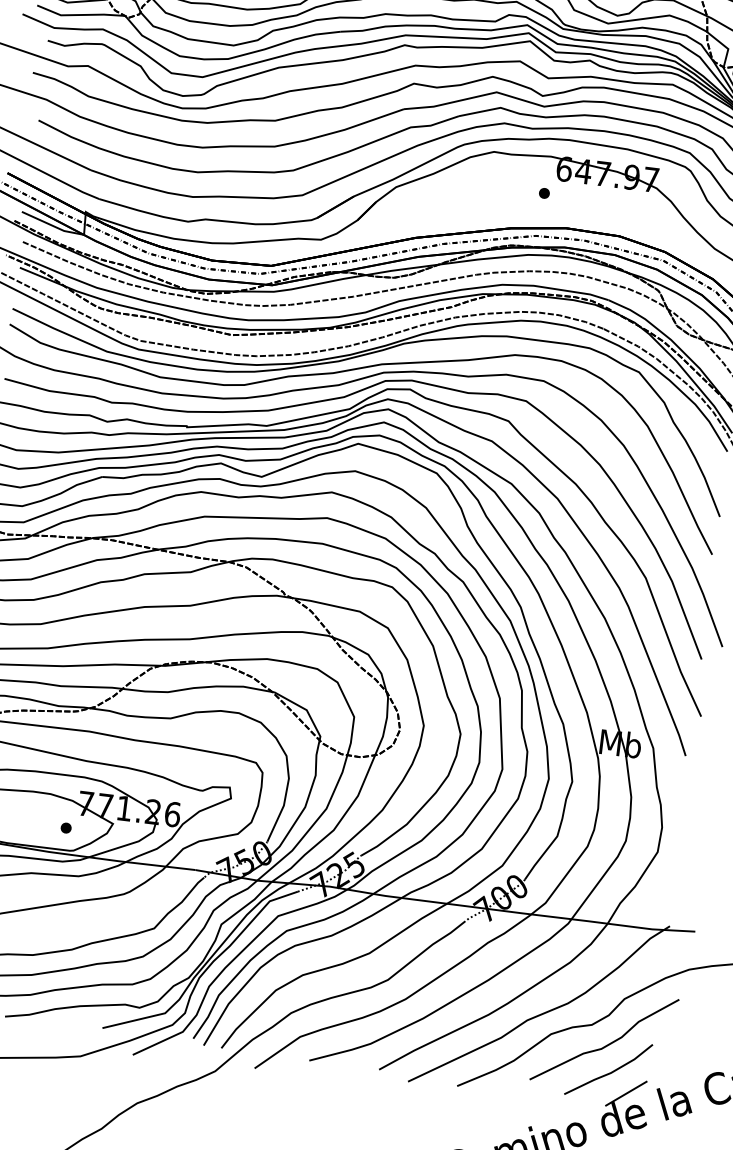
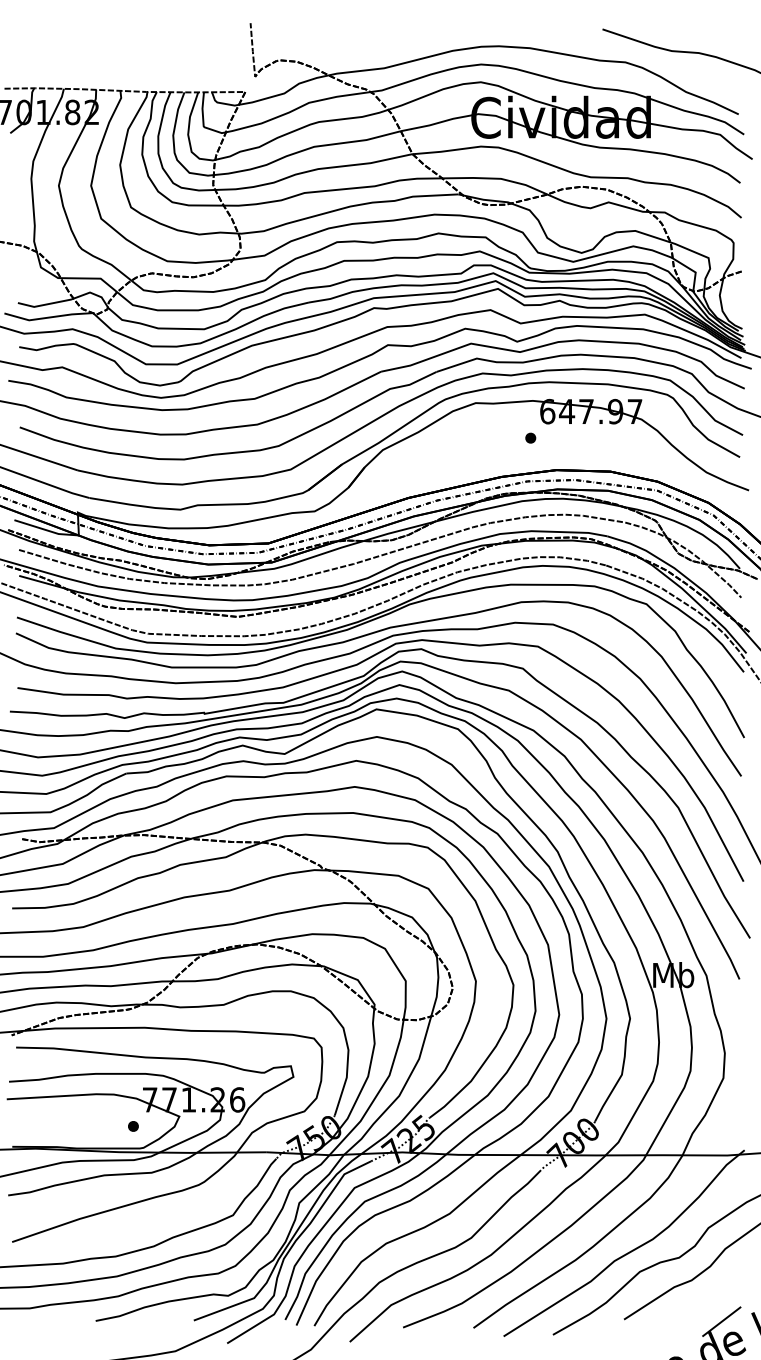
line: (609, 1072) -> (702, 1302), removed

